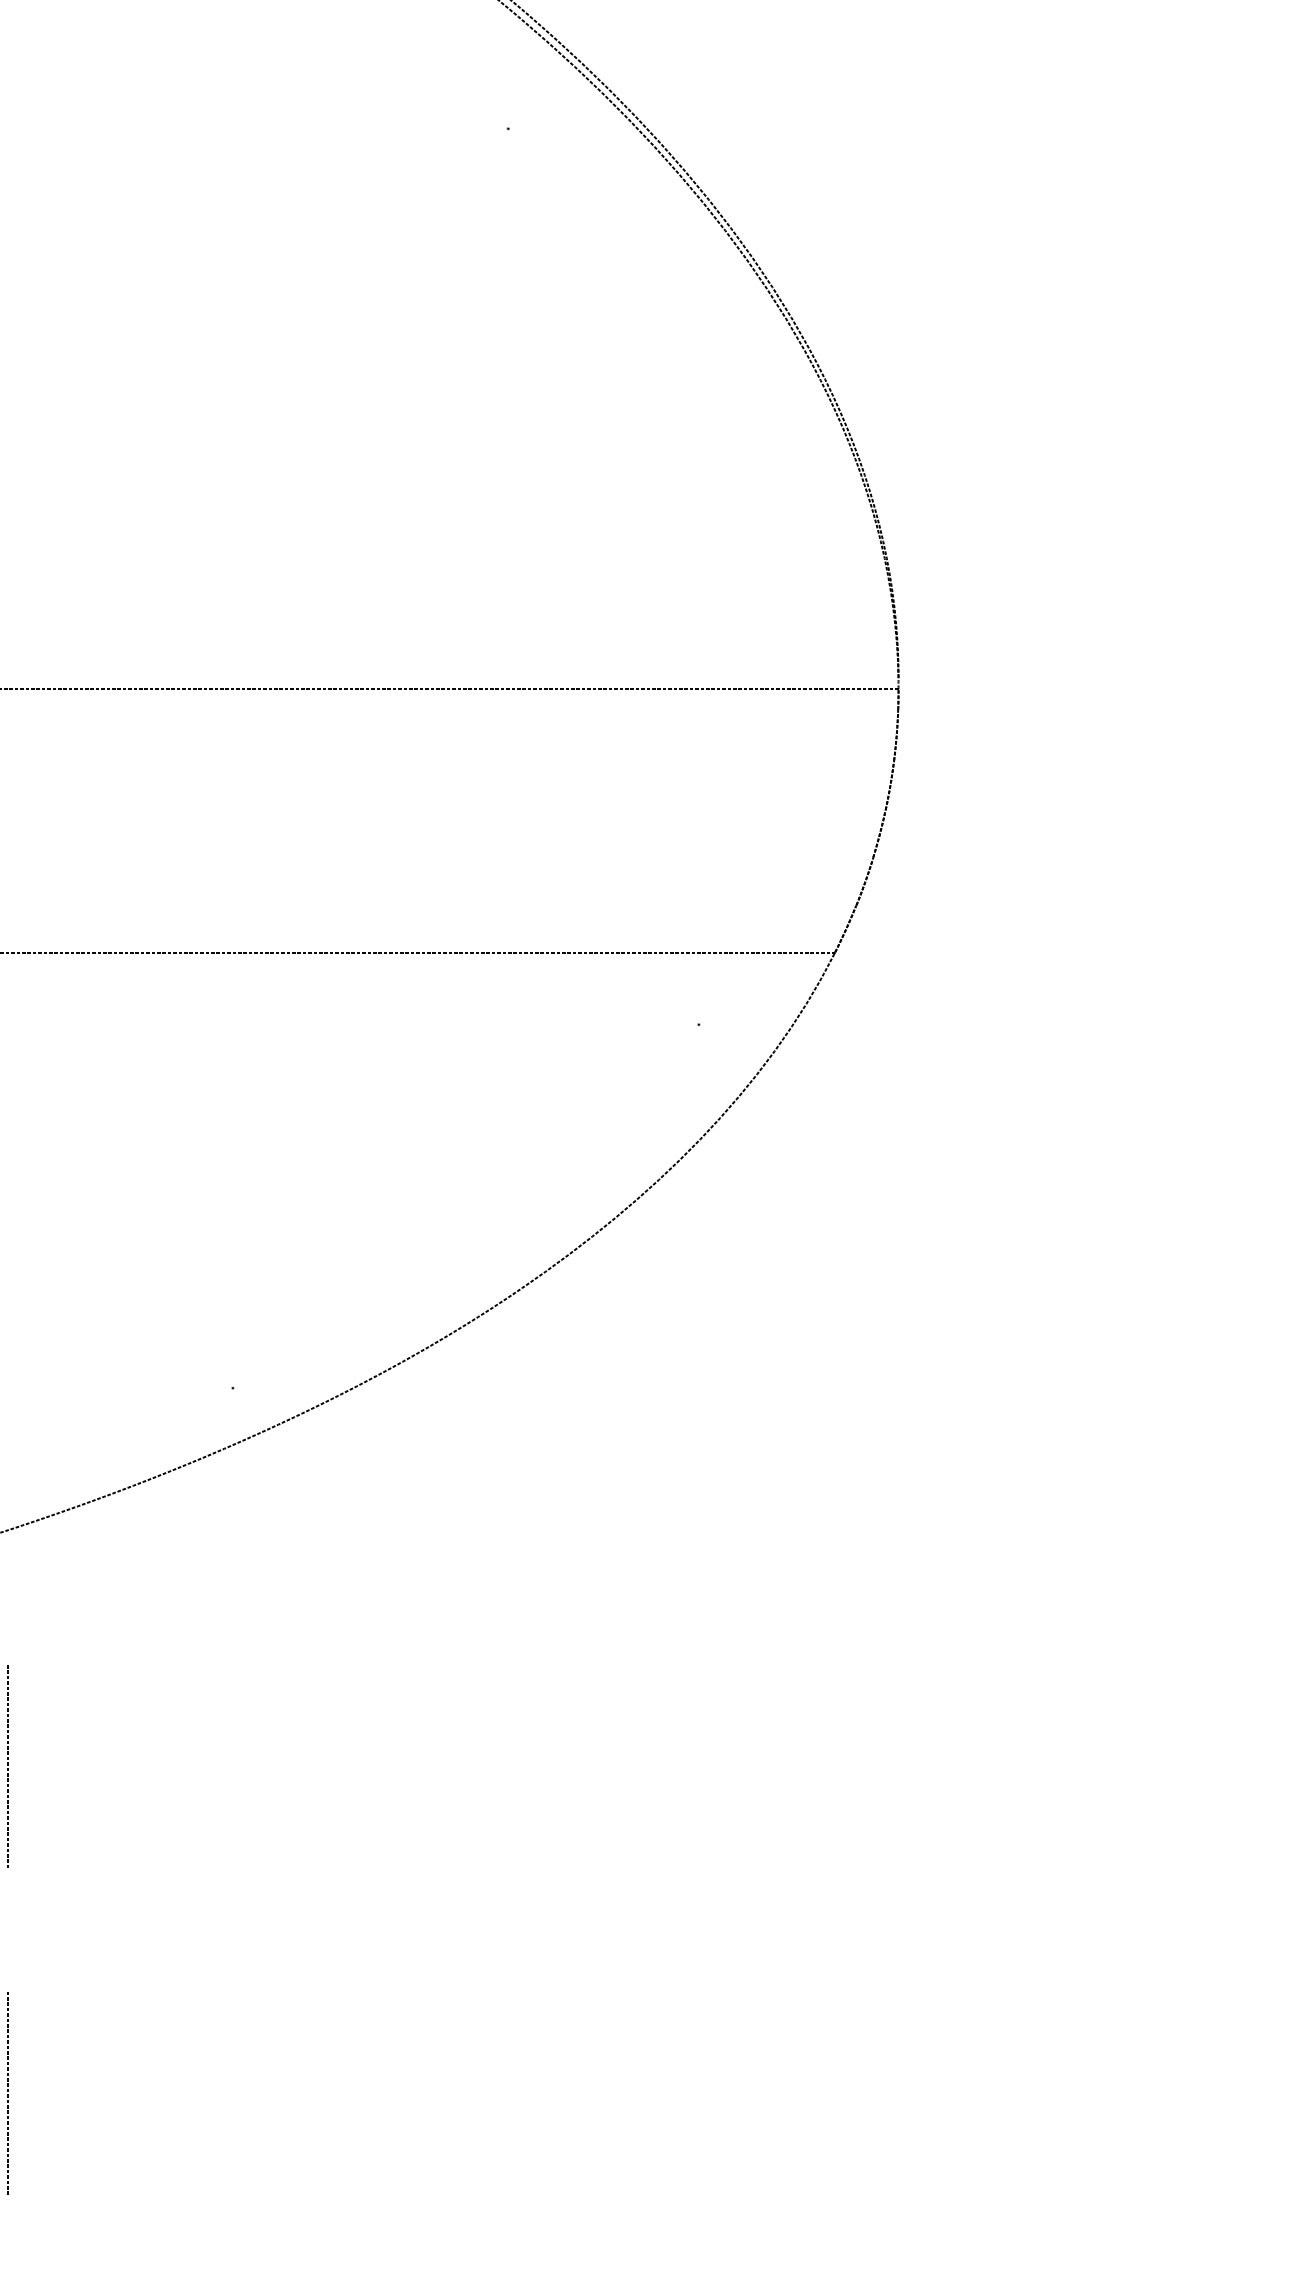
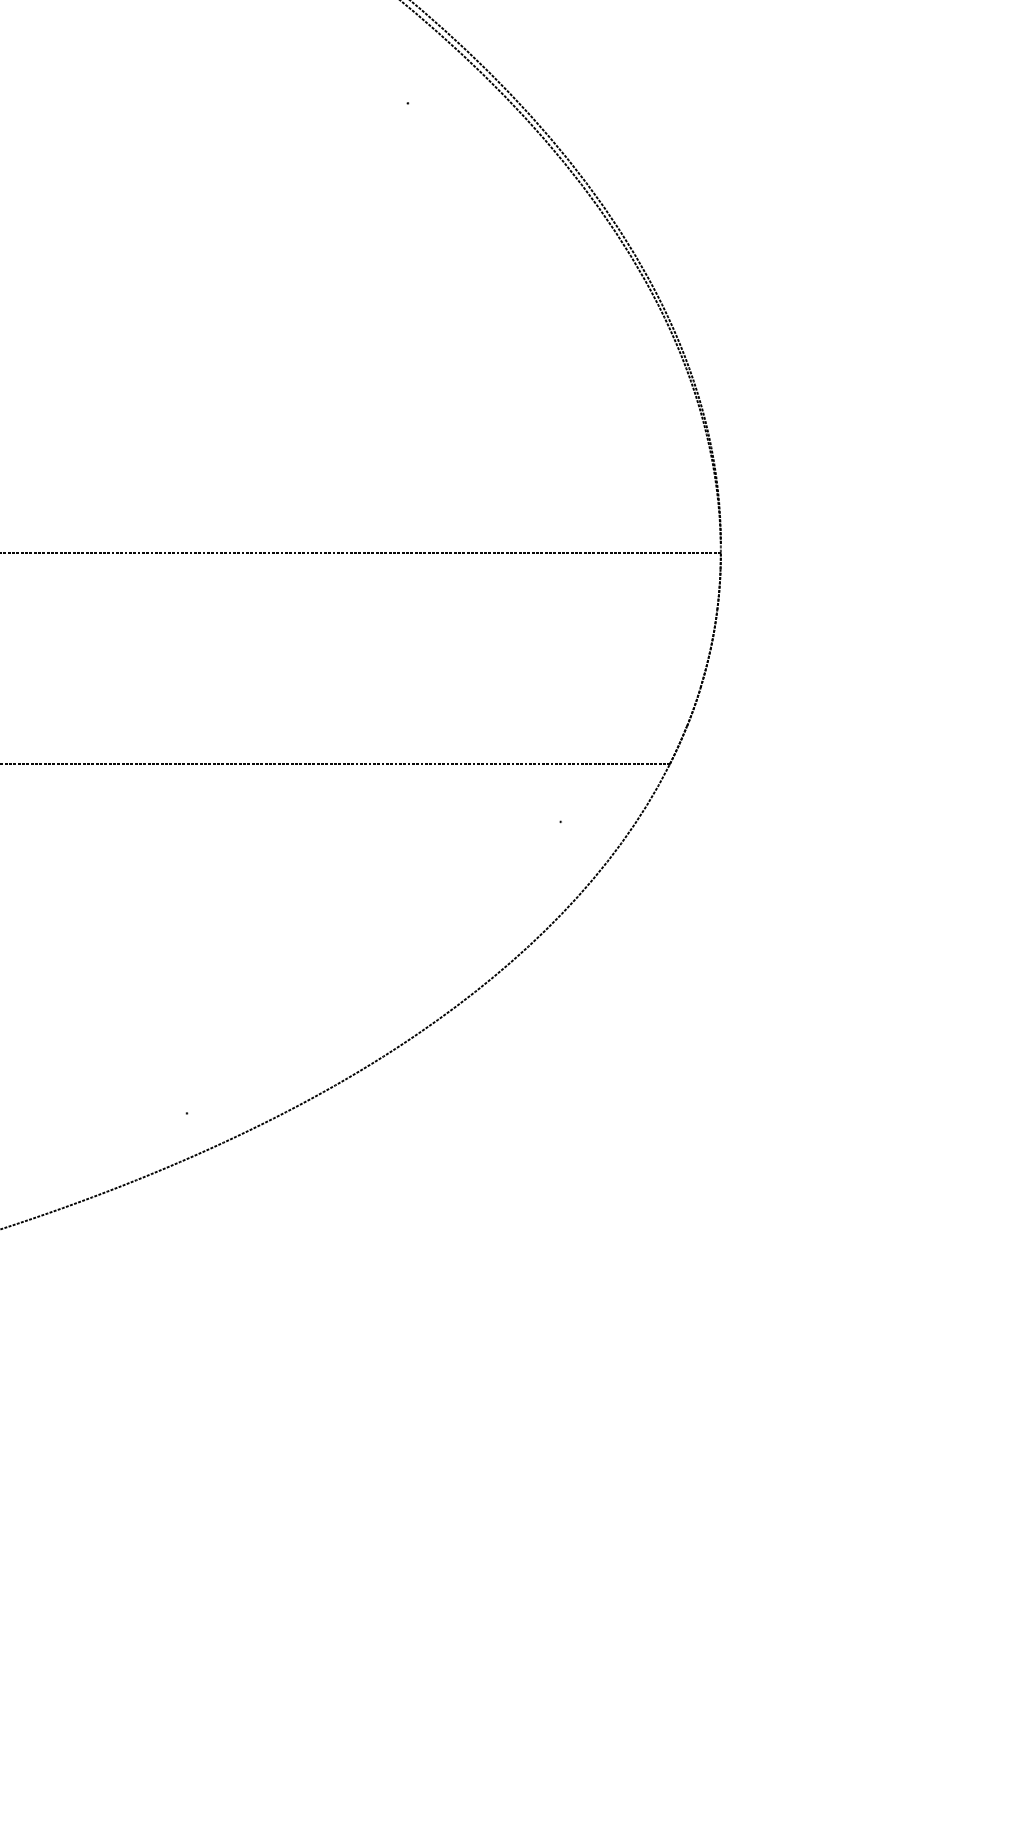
line: (7, 1766) -> (6, 1416), removed
line: (7, 2092) -> (6, 1678), removed

